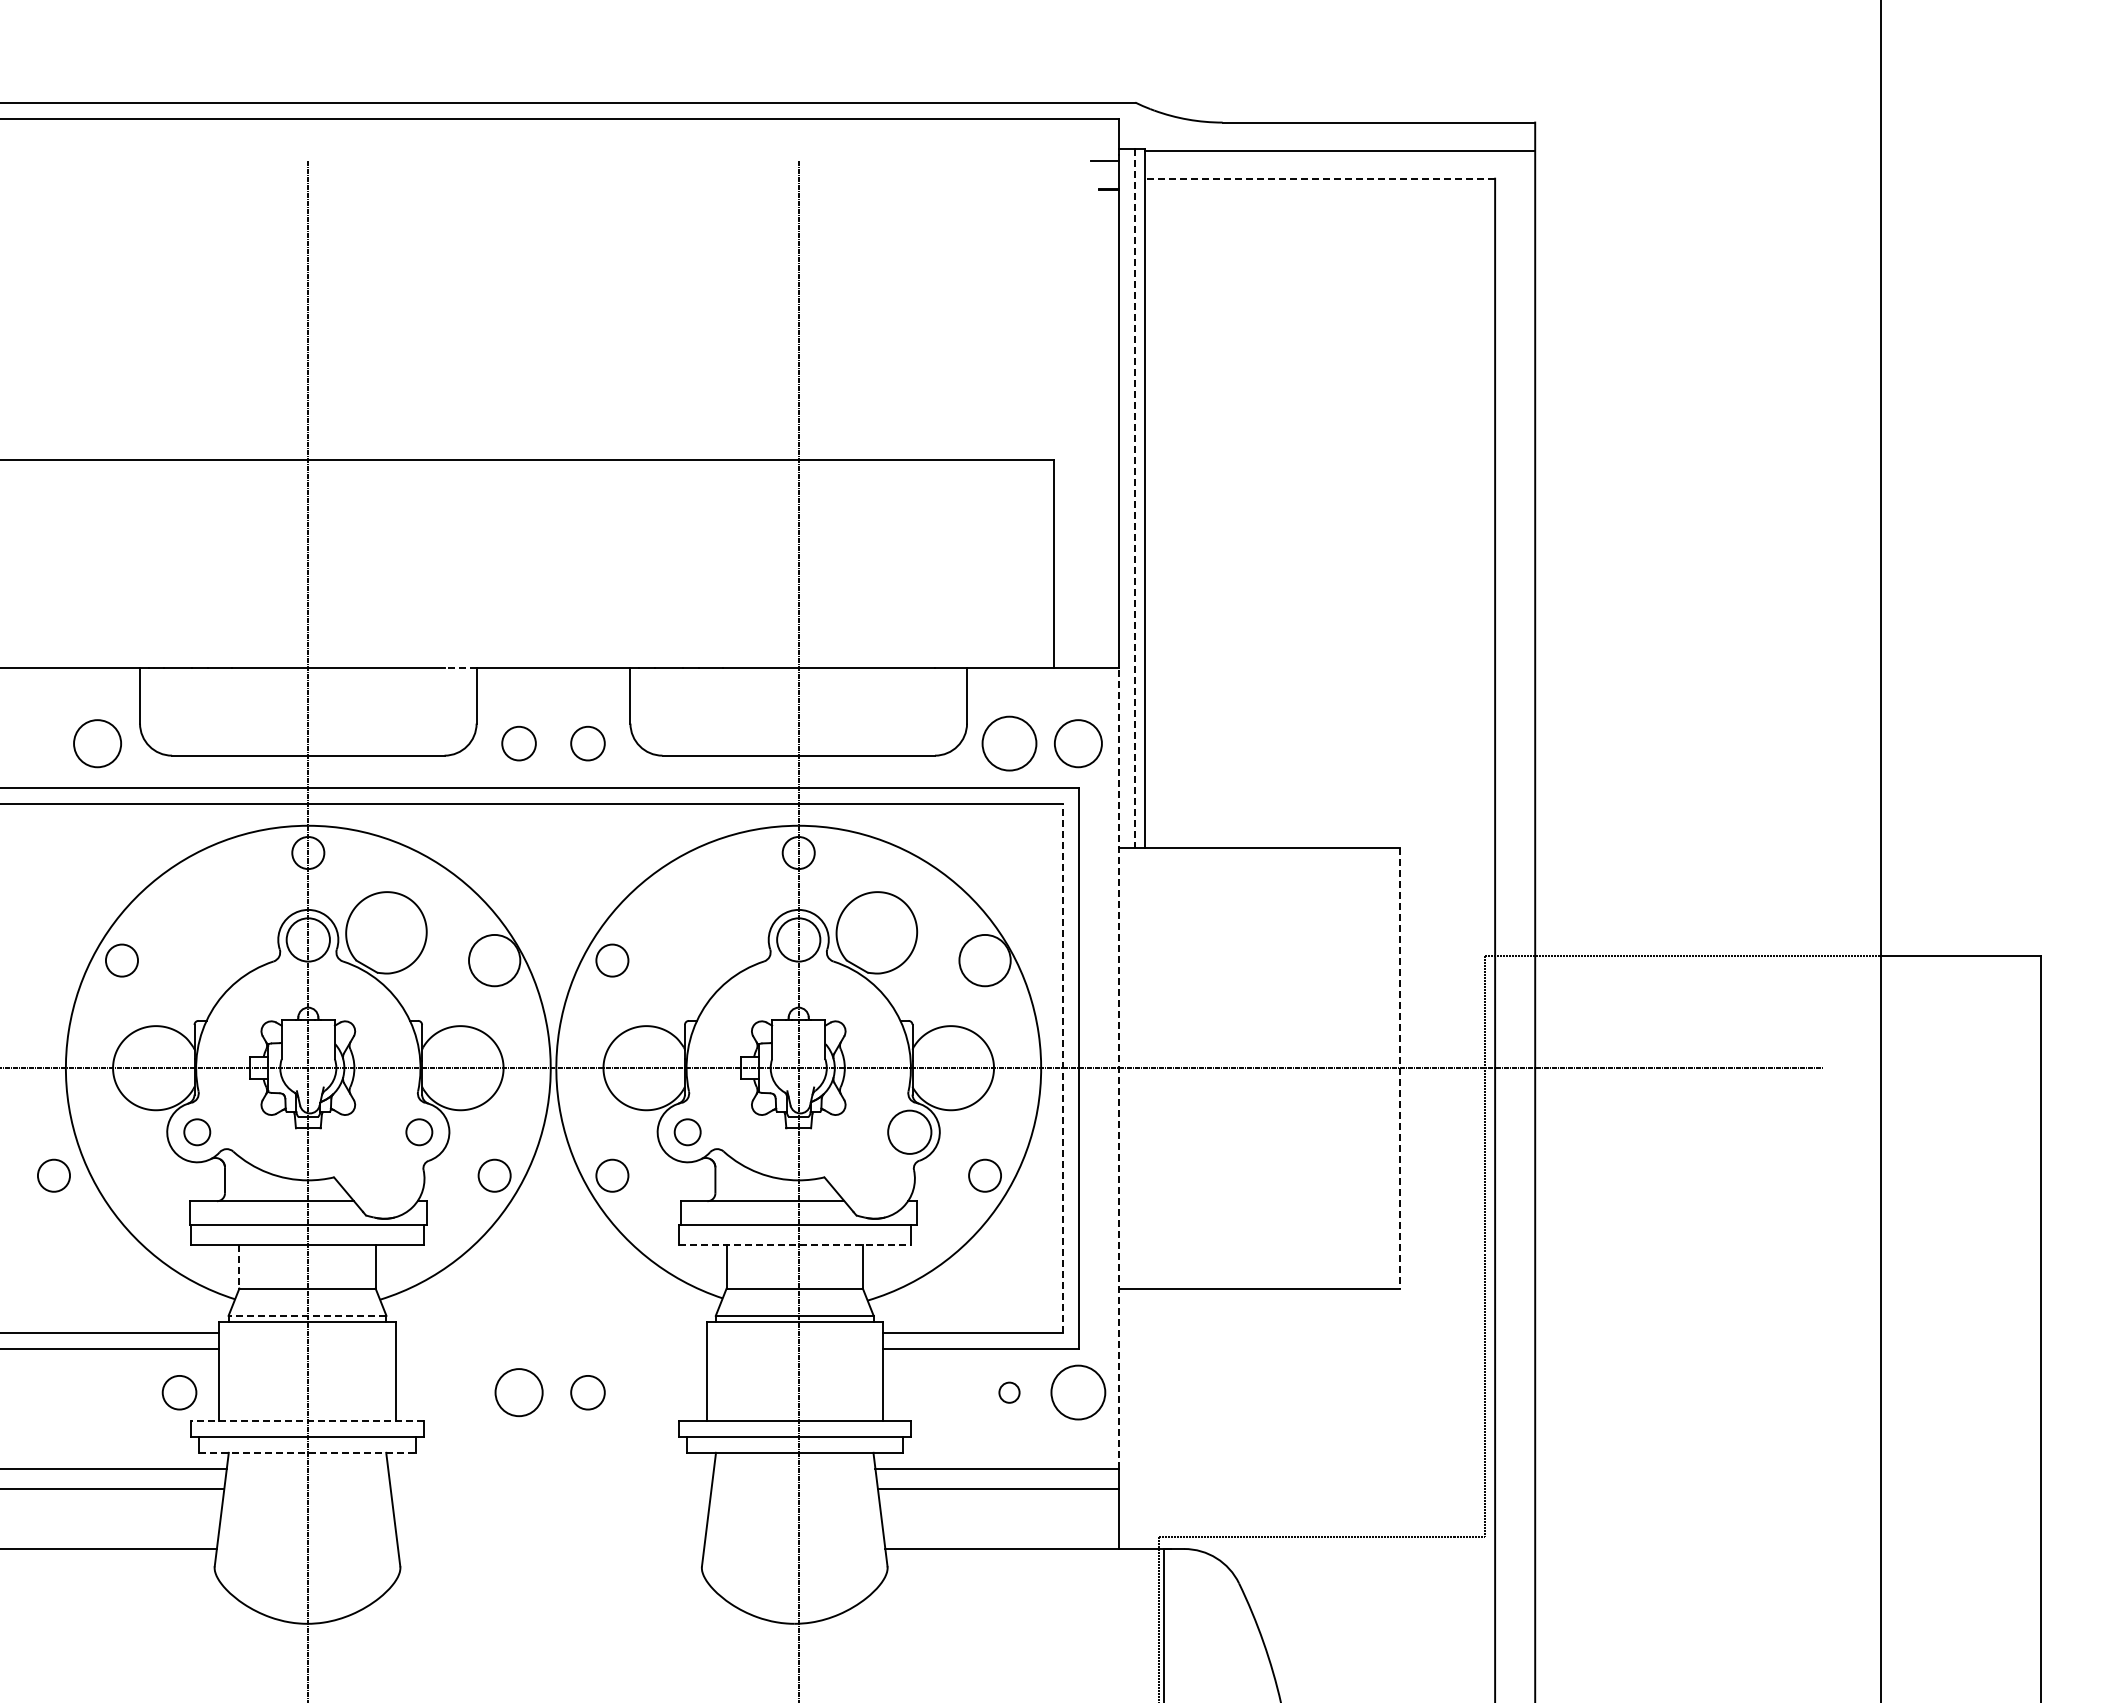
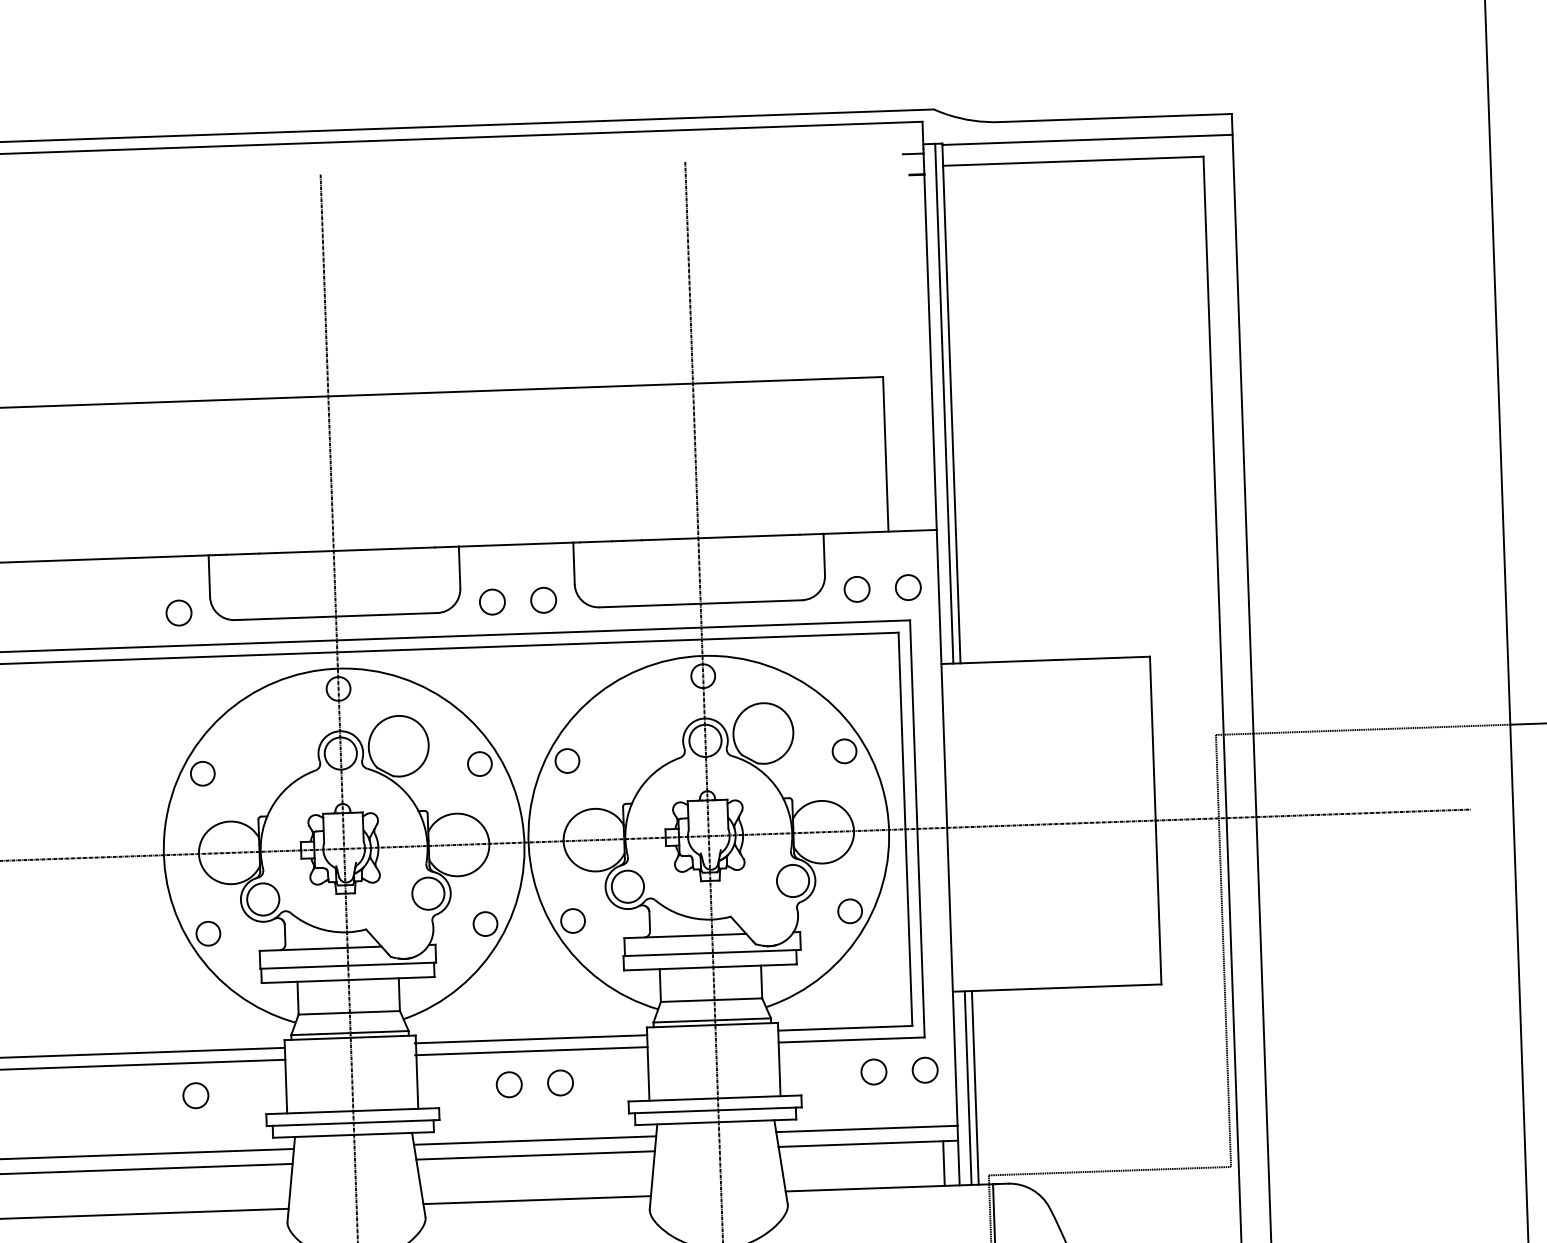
line: (1319, 178) -> (1072, 161), dashed -> solid
line: (1135, 498) -> (944, 403), dashed -> solid
line: (460, 667) -> (446, 547), dashed -> solid
circle: (97, 743) -> (178, 612), size x0.71
circle: (1009, 743) -> (857, 589), size x0.62
circle: (1078, 743) -> (908, 587), size x0.71
circle: (494, 960) -> (479, 764), size x0.62
circle: (985, 960) -> (844, 751), size x0.62
line: (1063, 1067) -> (905, 828), dashed -> solid
line: (1119, 1068) -> (947, 828), dashed -> solid
line: (1399, 1068) -> (1155, 820), dashed -> solid
circle: (196, 1131) -> (262, 898), size x1.67
circle: (419, 1131) -> (428, 893), size x1.67
circle: (687, 1131) -> (627, 886), size x1.67
circle: (53, 1175) -> (208, 933), moved
line: (795, 1244) -> (710, 967), dashed -> solid
line: (239, 1267) -> (298, 998), dashed -> solid
line: (307, 1315) -> (349, 1032), dashed -> solid
line: (550, 1332) -> (531, 1039), added
line: (550, 1348) -> (531, 1051), added
circle: (179, 1392) -> (195, 1095), moved
circle: (518, 1392) -> (508, 1084), size x0.71
circle: (1009, 1392) -> (873, 1071), size x1.67
circle: (1078, 1392) -> (925, 1070), size x0.62
line: (1135, 1418) -> (968, 1087), added
line: (1144, 1418) -> (974, 1087), added
line: (307, 1420) -> (352, 1110), dashed -> solid
line: (308, 1452) -> (354, 1134), dashed -> solid
line: (551, 1468) -> (535, 1140), added
line: (550, 1488) -> (535, 1155), added
line: (1099, 1518) -> (944, 1163), added
line: (551, 1548) -> (537, 1199), added

